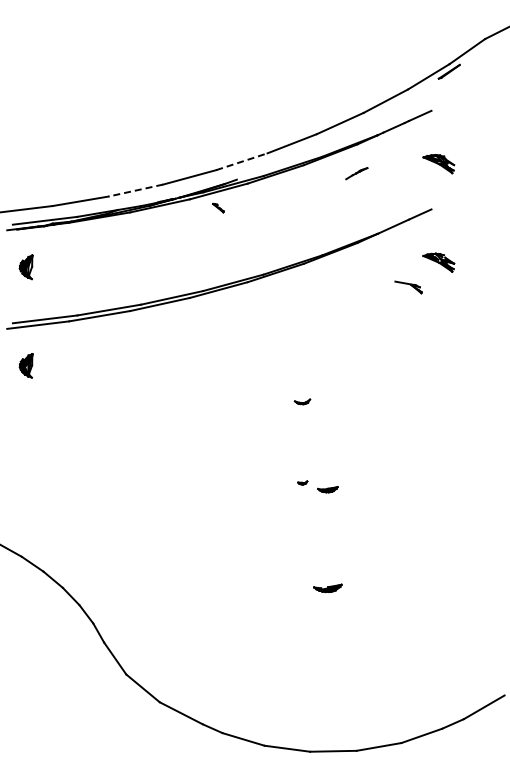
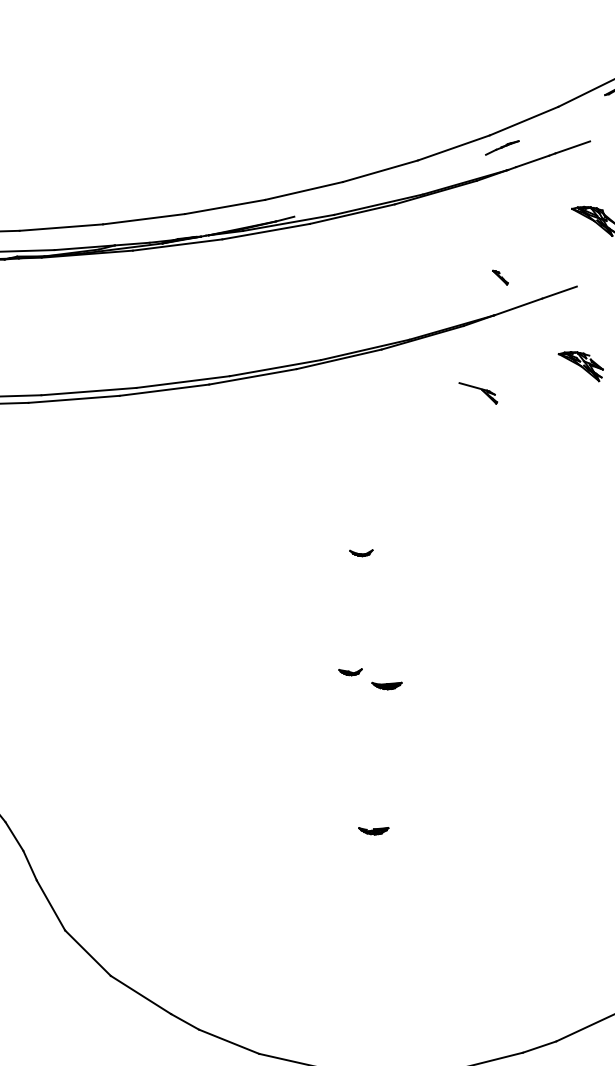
line: (241, 161) -> (303, 190), dashed -> solid
part: (356, 173) -> (501, 147), moved
line: (135, 190) -> (143, 219), dashed -> solid
part: (218, 208) -> (500, 278), moved
part: (408, 287) -> (478, 393), moved
part: (302, 482) -> (350, 671), size x1.67
part: (327, 587) -> (373, 829), size x0.71

